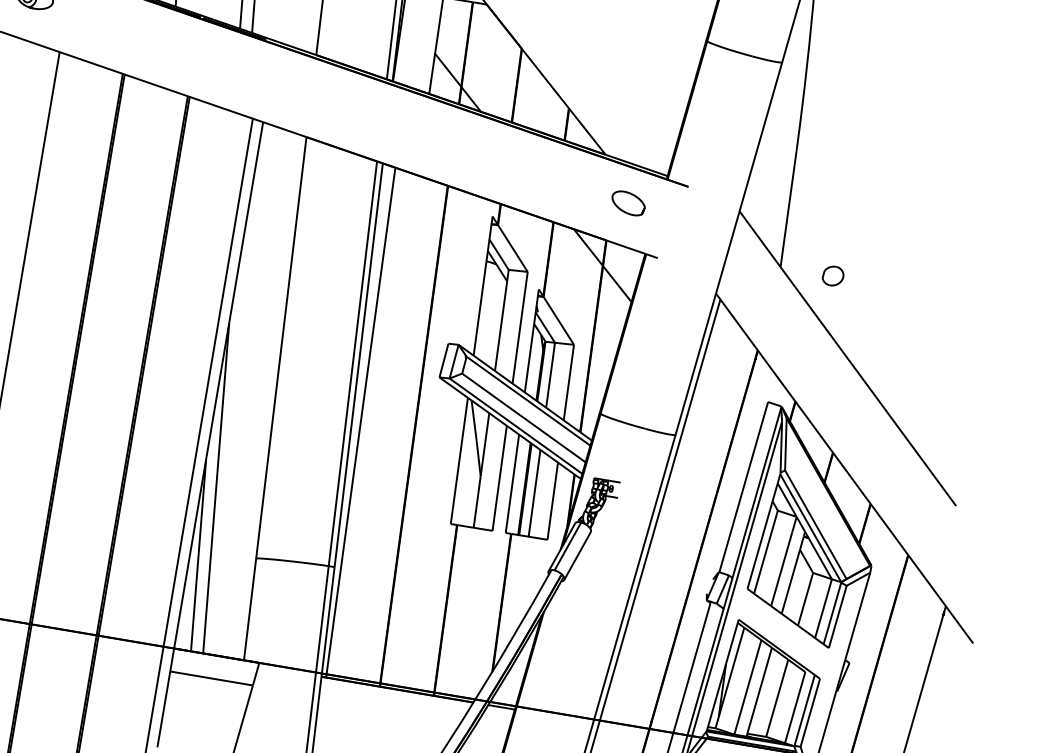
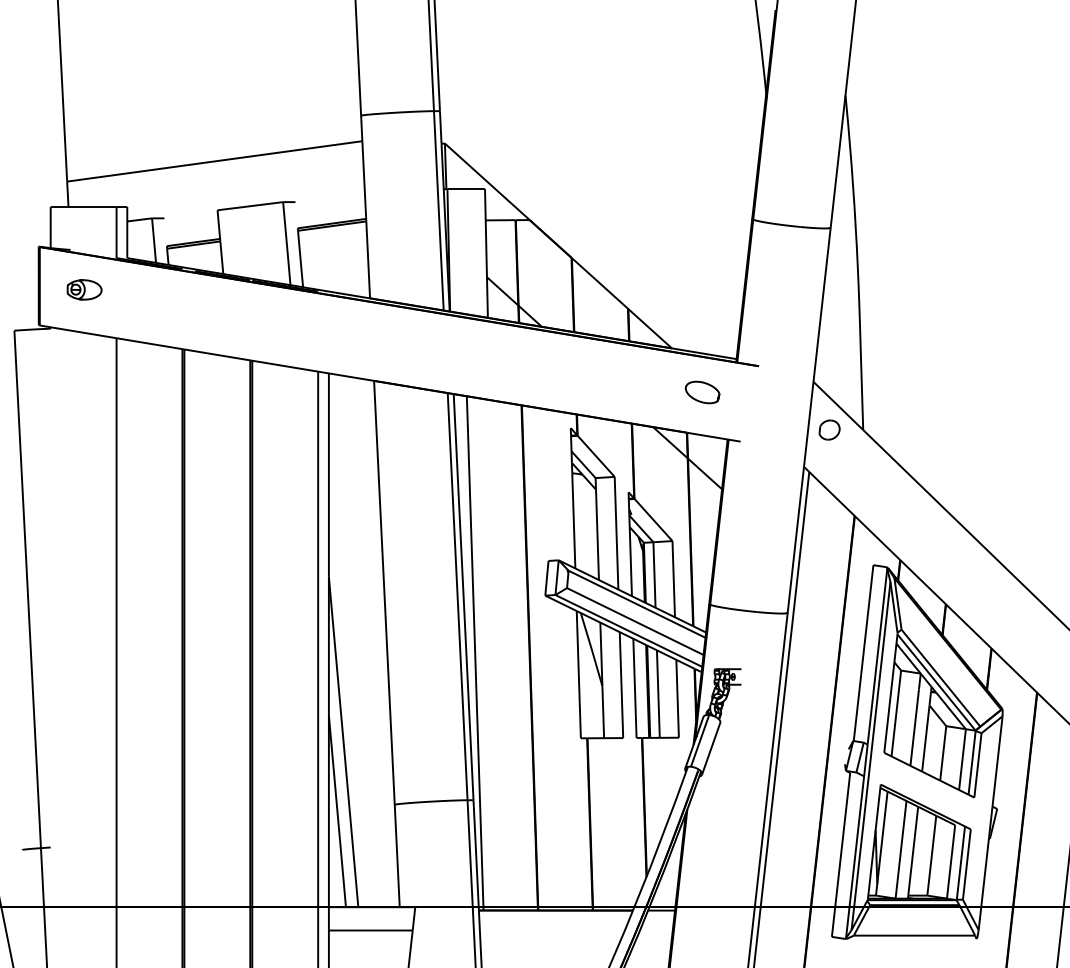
part: (833, 275) -> (829, 429), moved

